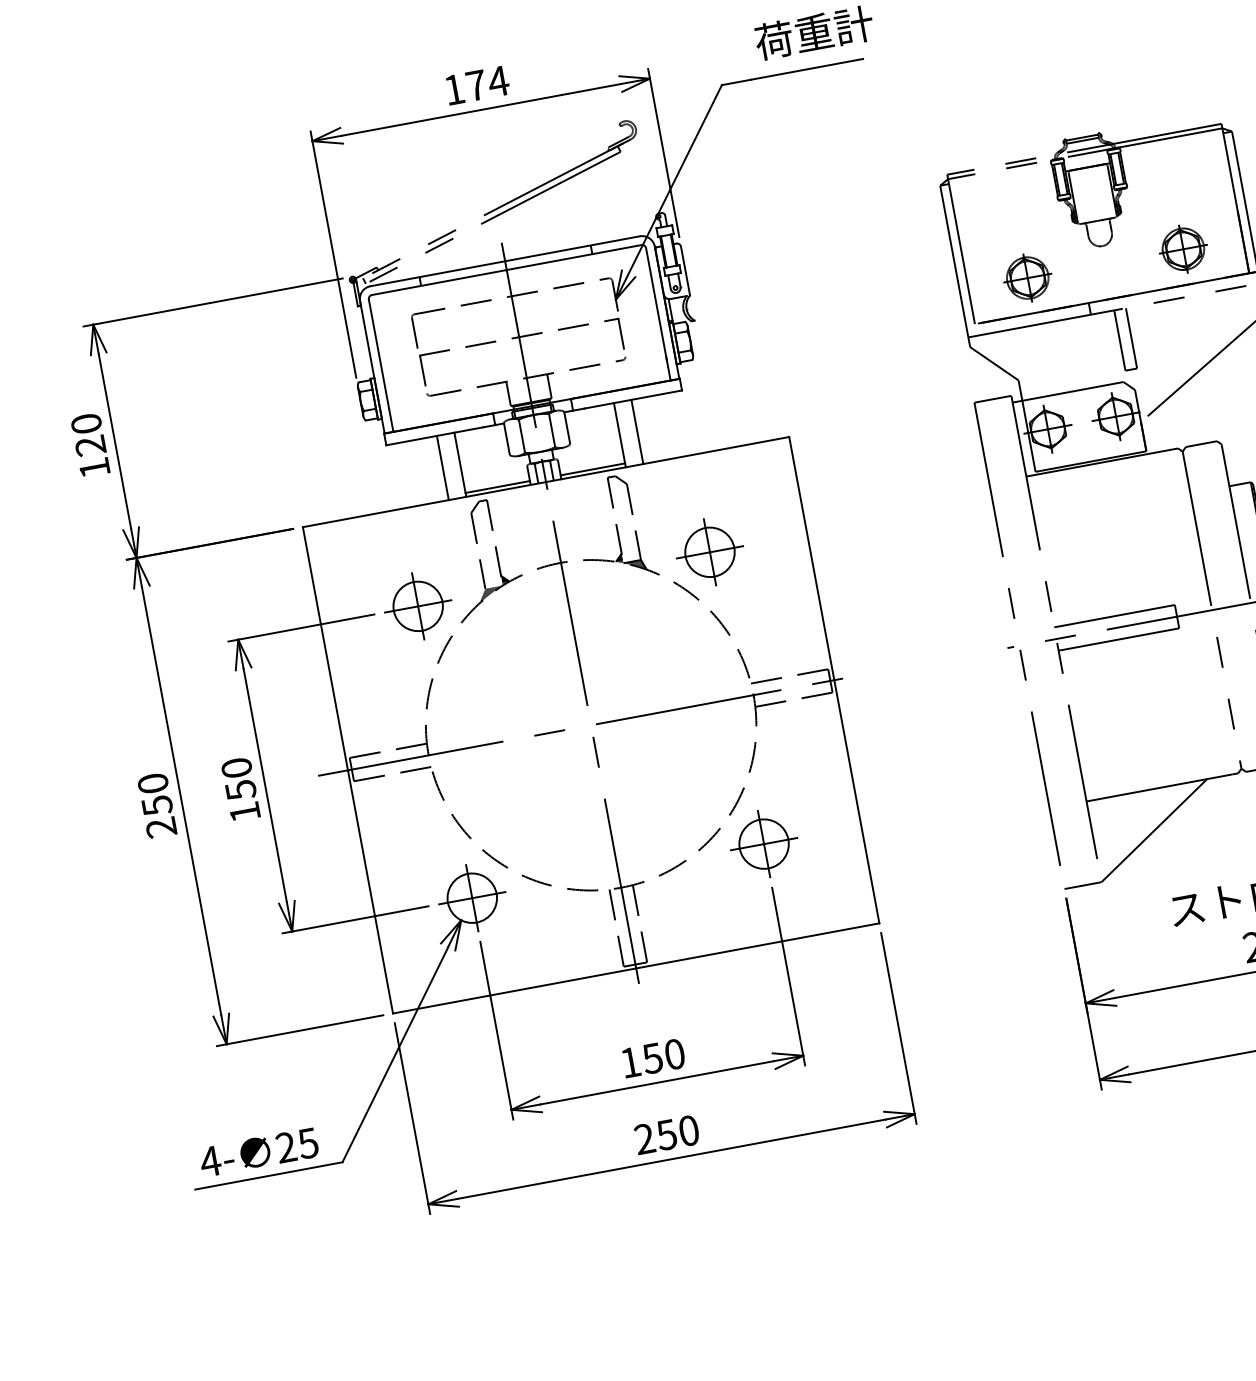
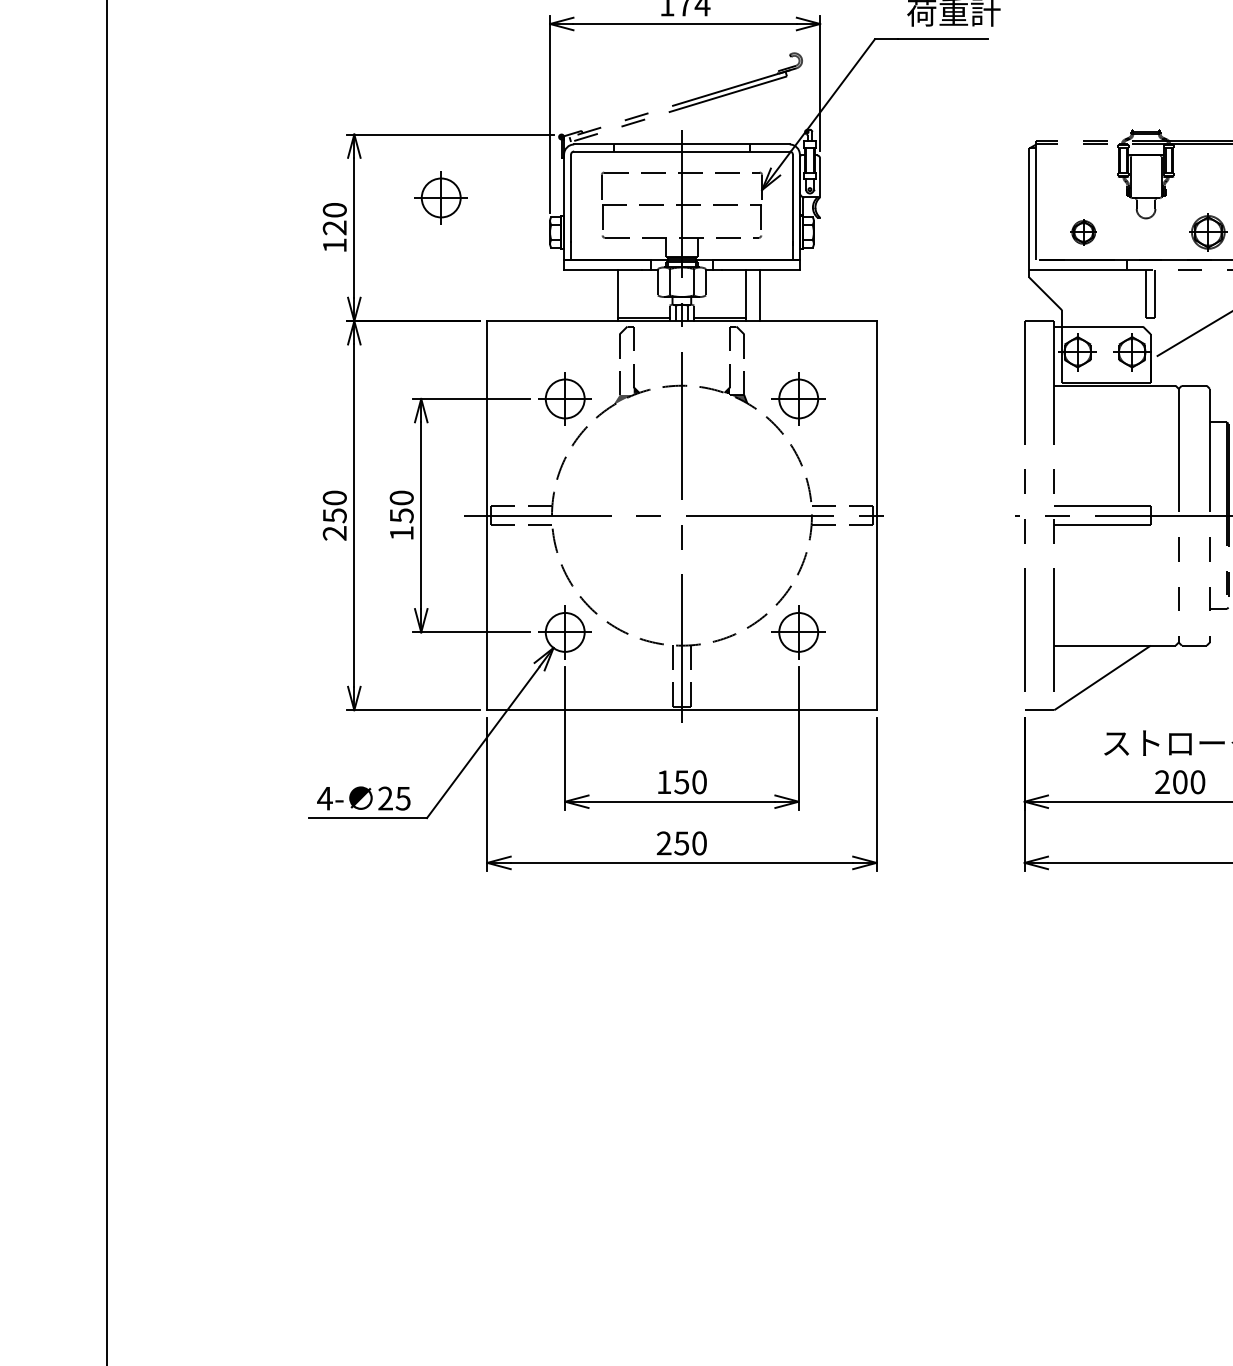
part: (1027, 278) -> (1083, 232), size x0.7
part: (215, 383) -> (440, 197), added
line: (443, 467) -> (604, 295), removed

